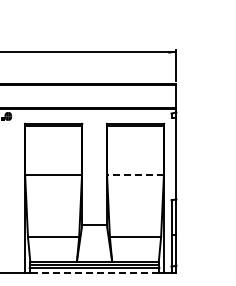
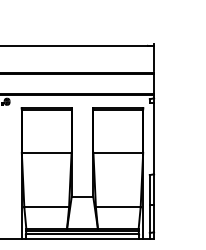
line: (135, 174) -> (118, 152), dashed -> solid
line: (94, 273) -> (82, 239), dashed -> solid

